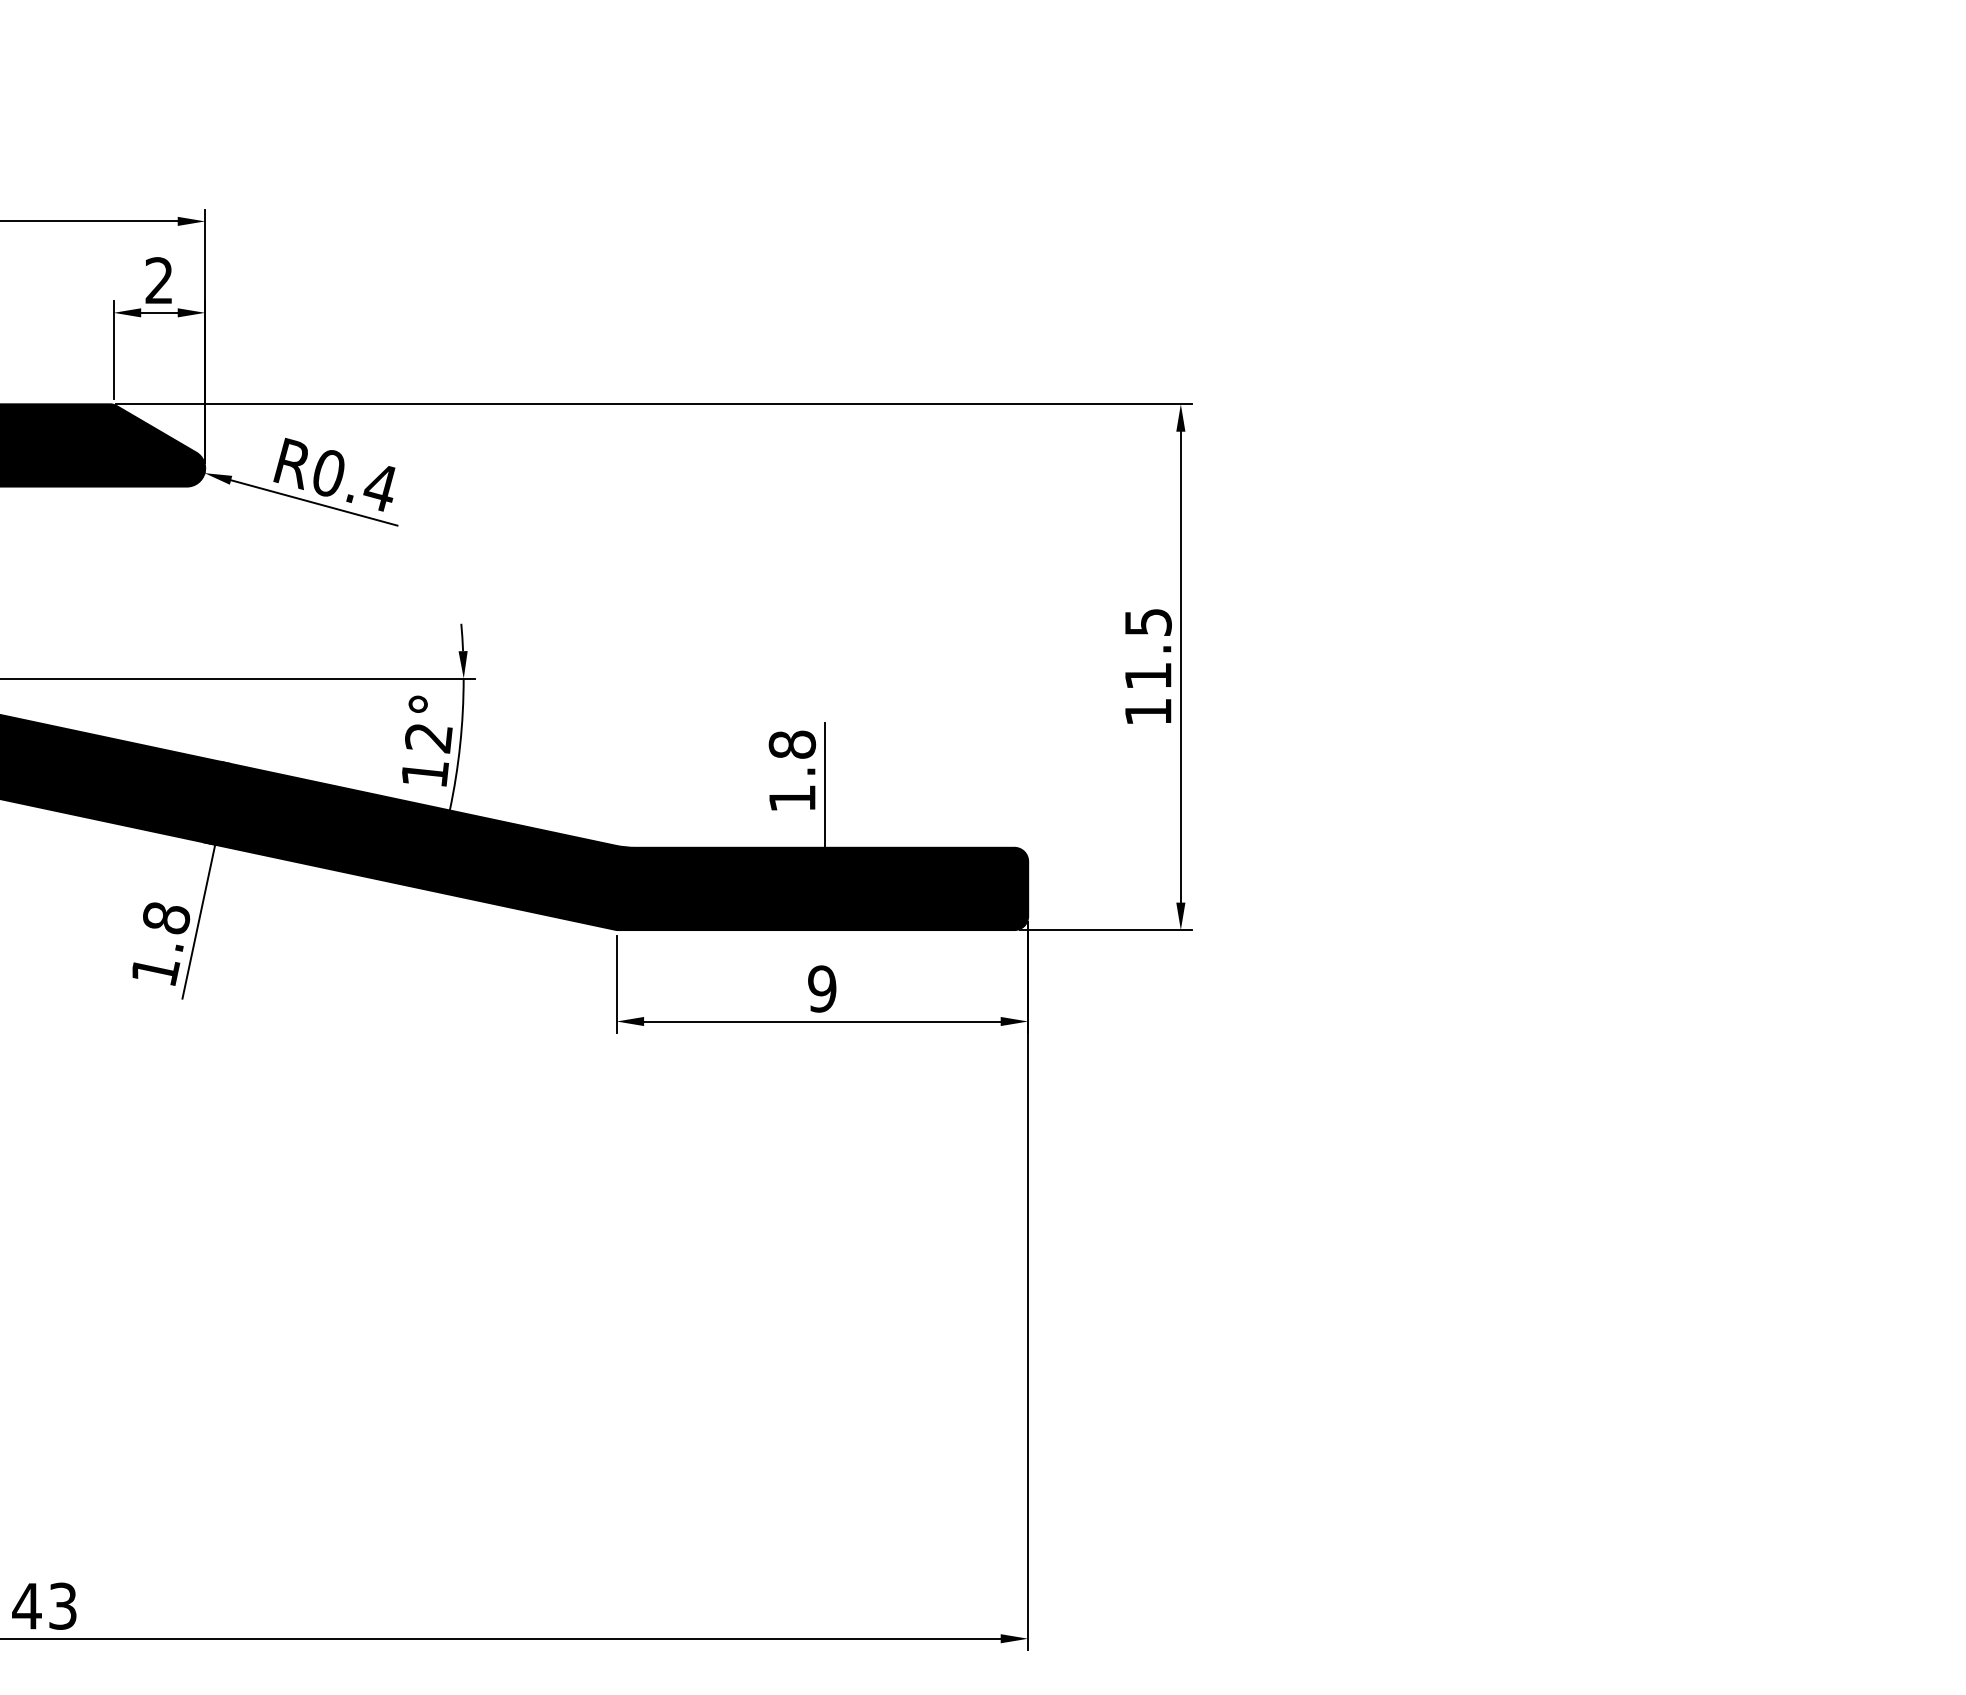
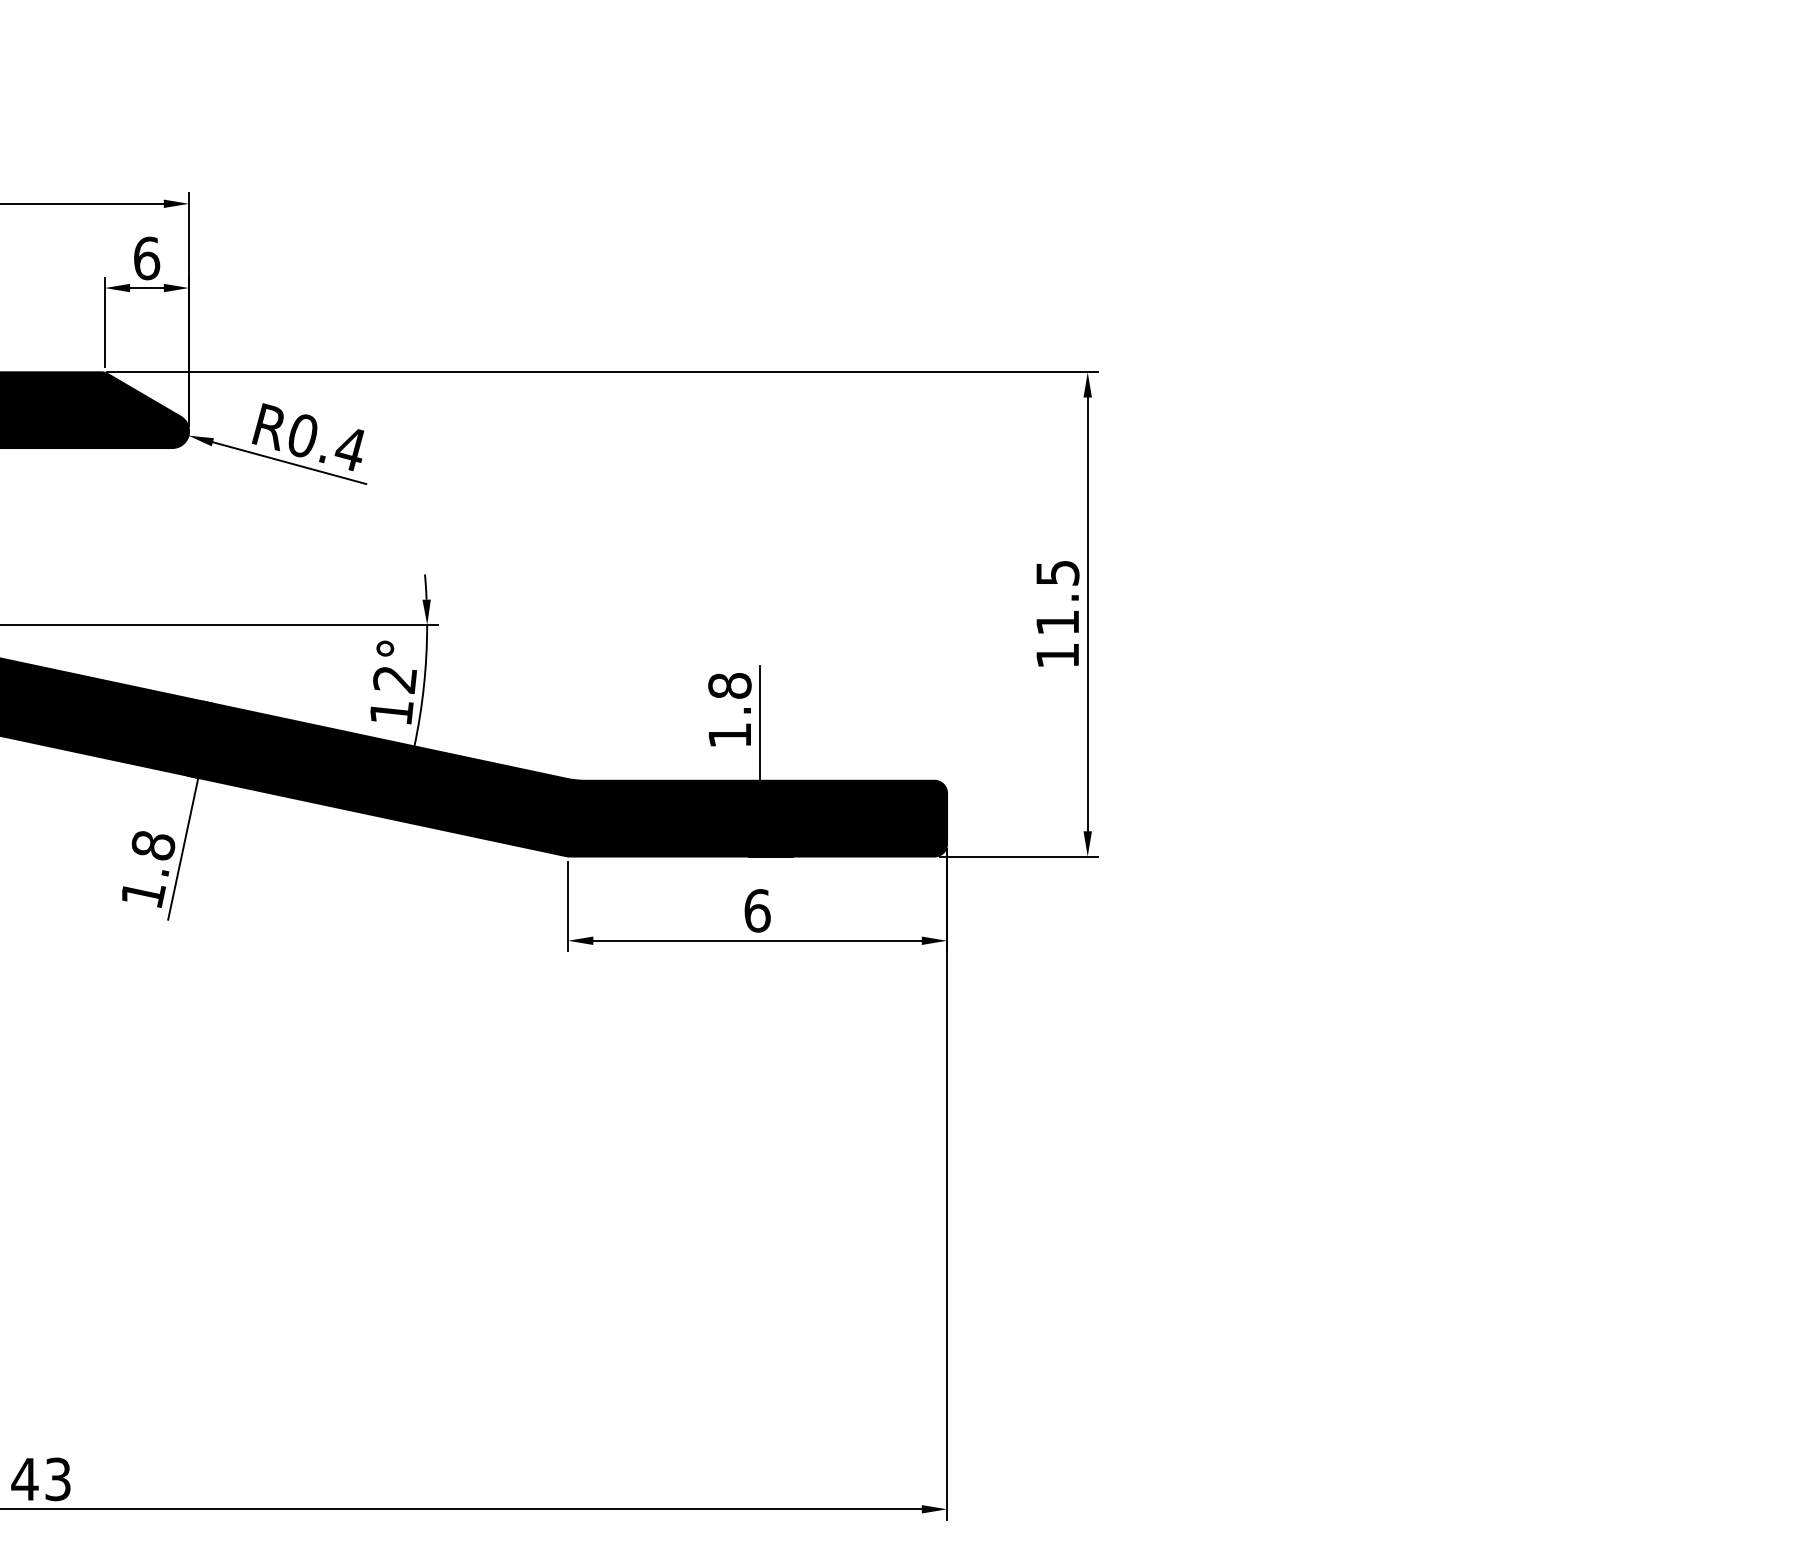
text: (160, 280) -> (147, 258), 2 -> 6
text: (822, 988) -> (757, 910), 9 -> 6

